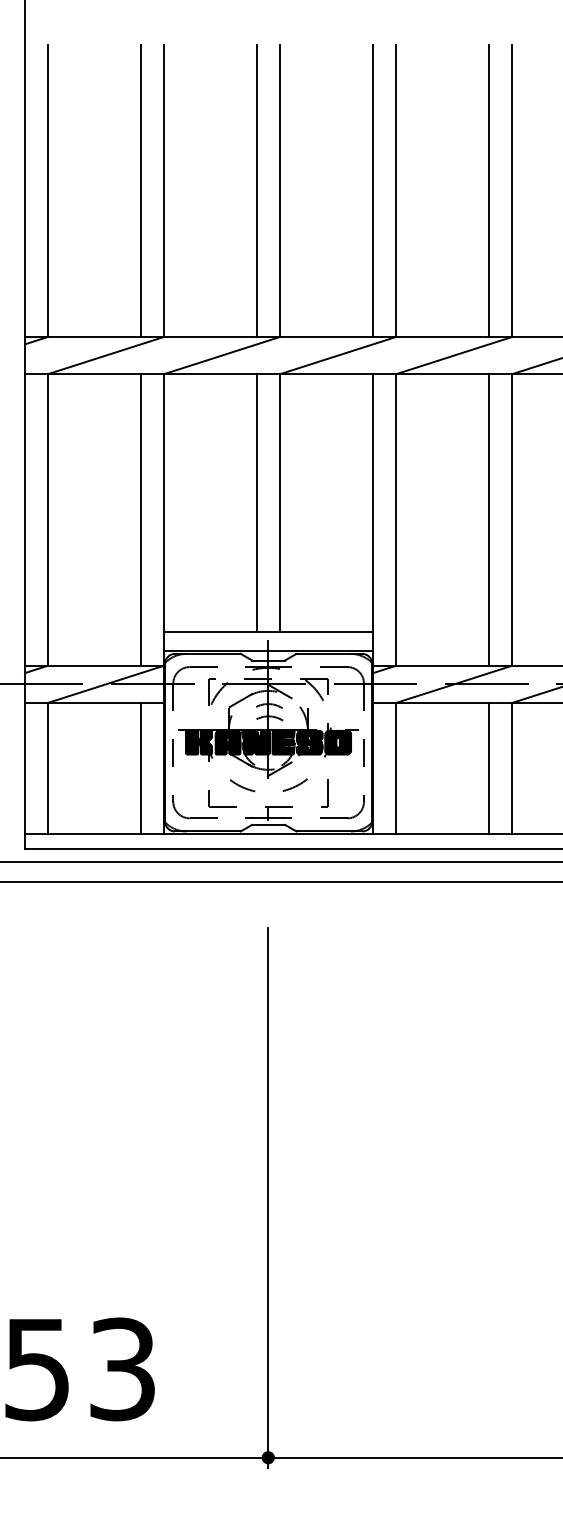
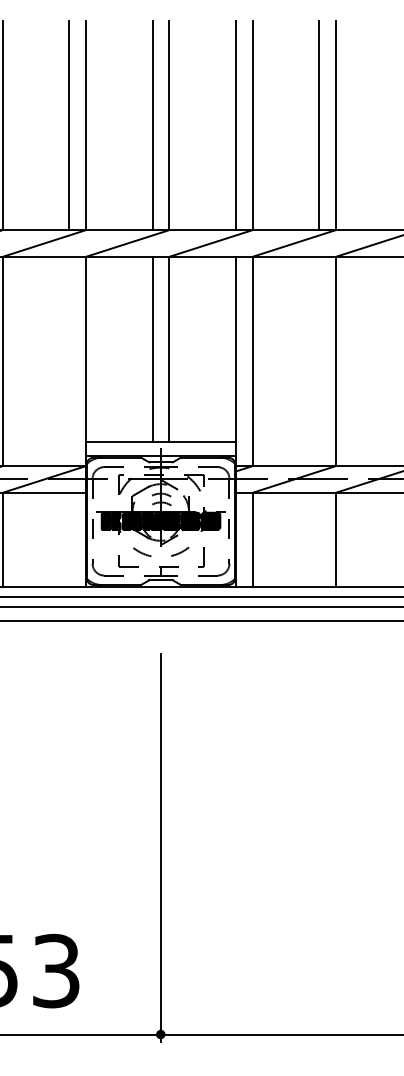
line: (141, 519) -> (69, 361), removed
line: (489, 519) -> (319, 361), removed
line: (141, 767) -> (69, 539), removed
line: (489, 767) -> (319, 539), removed

